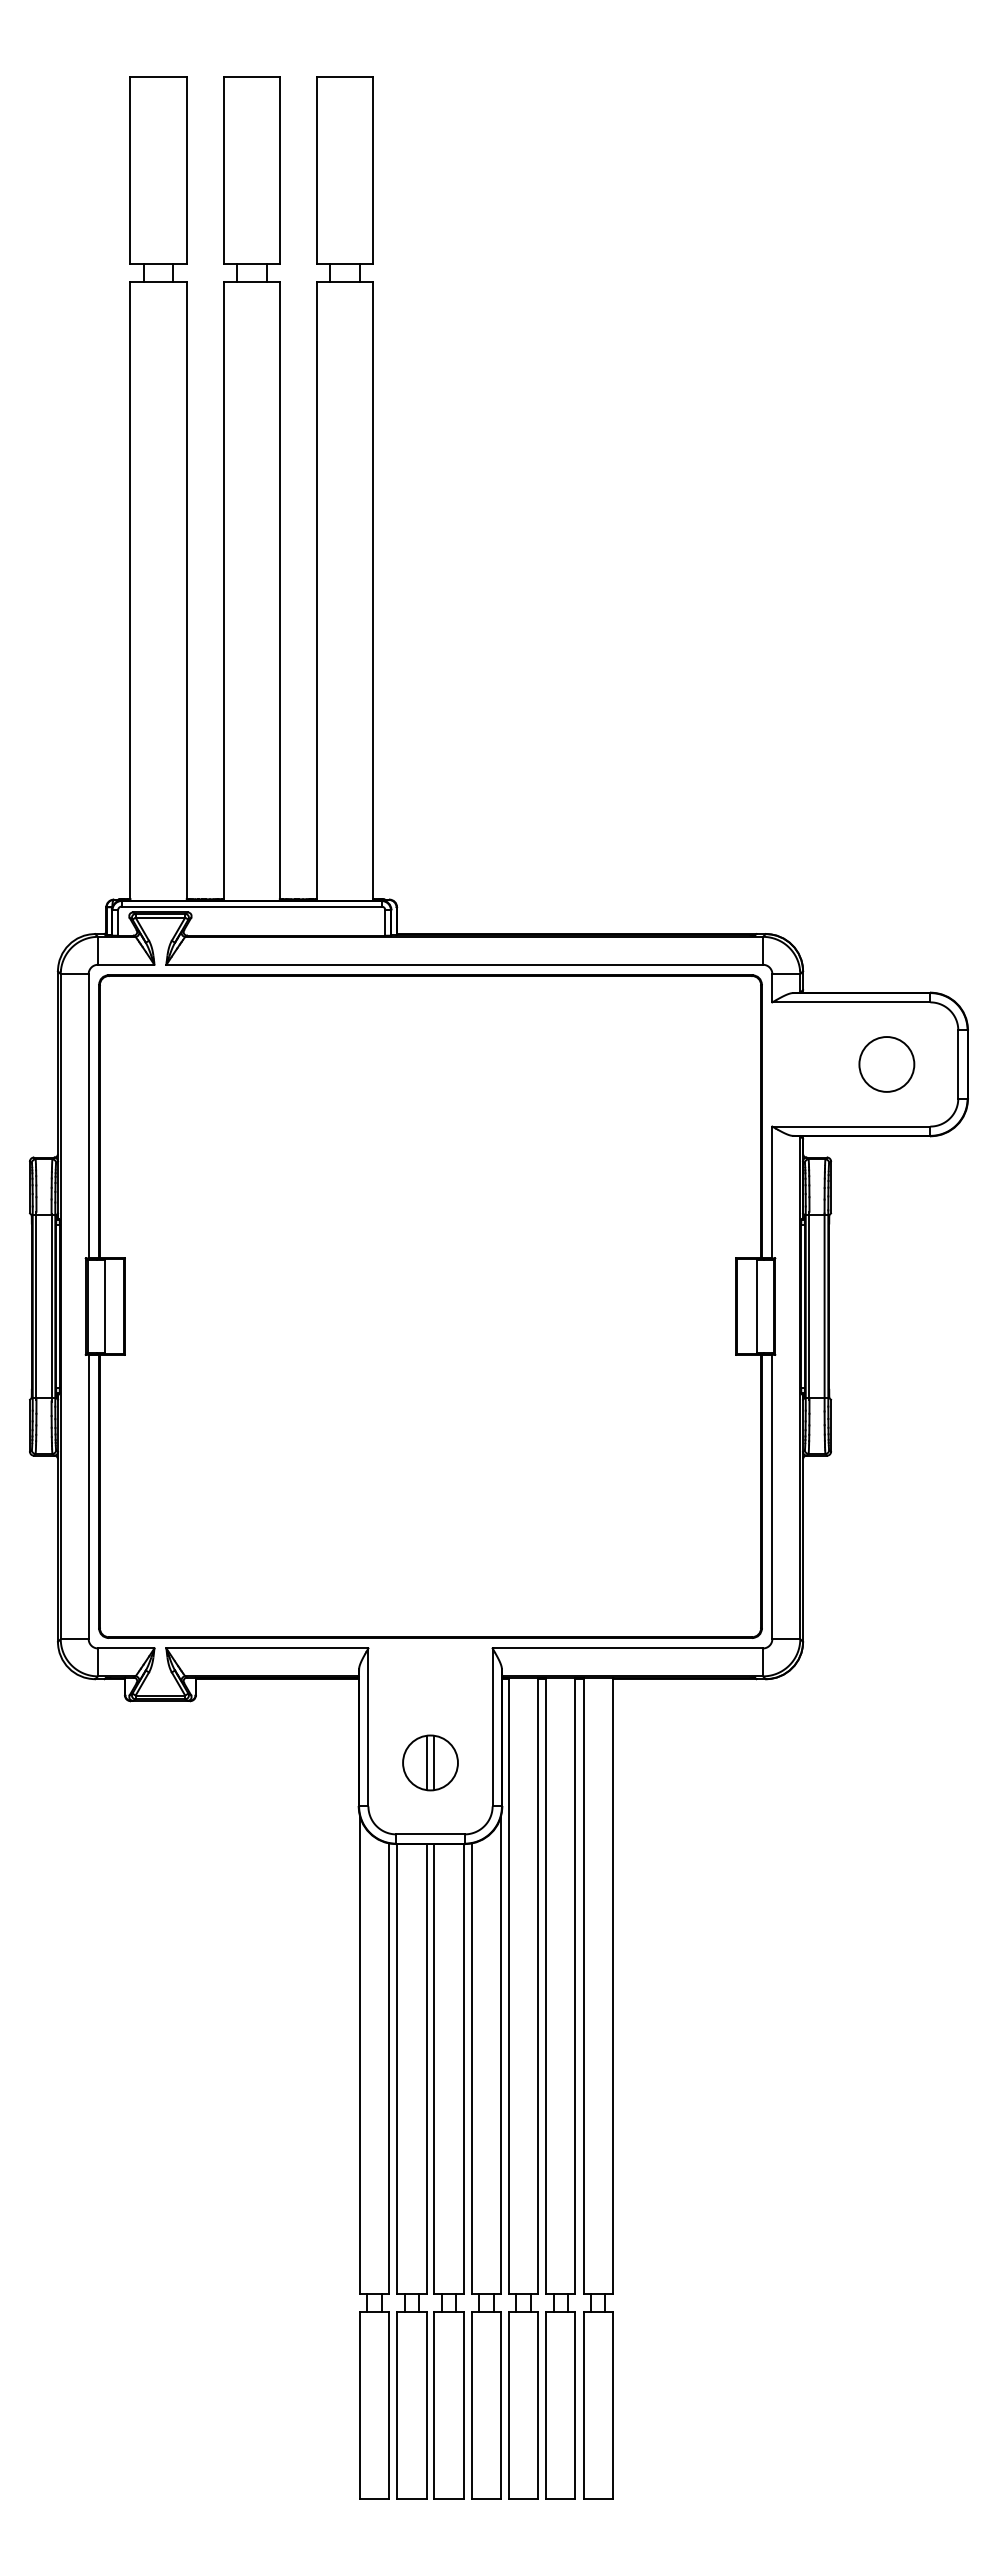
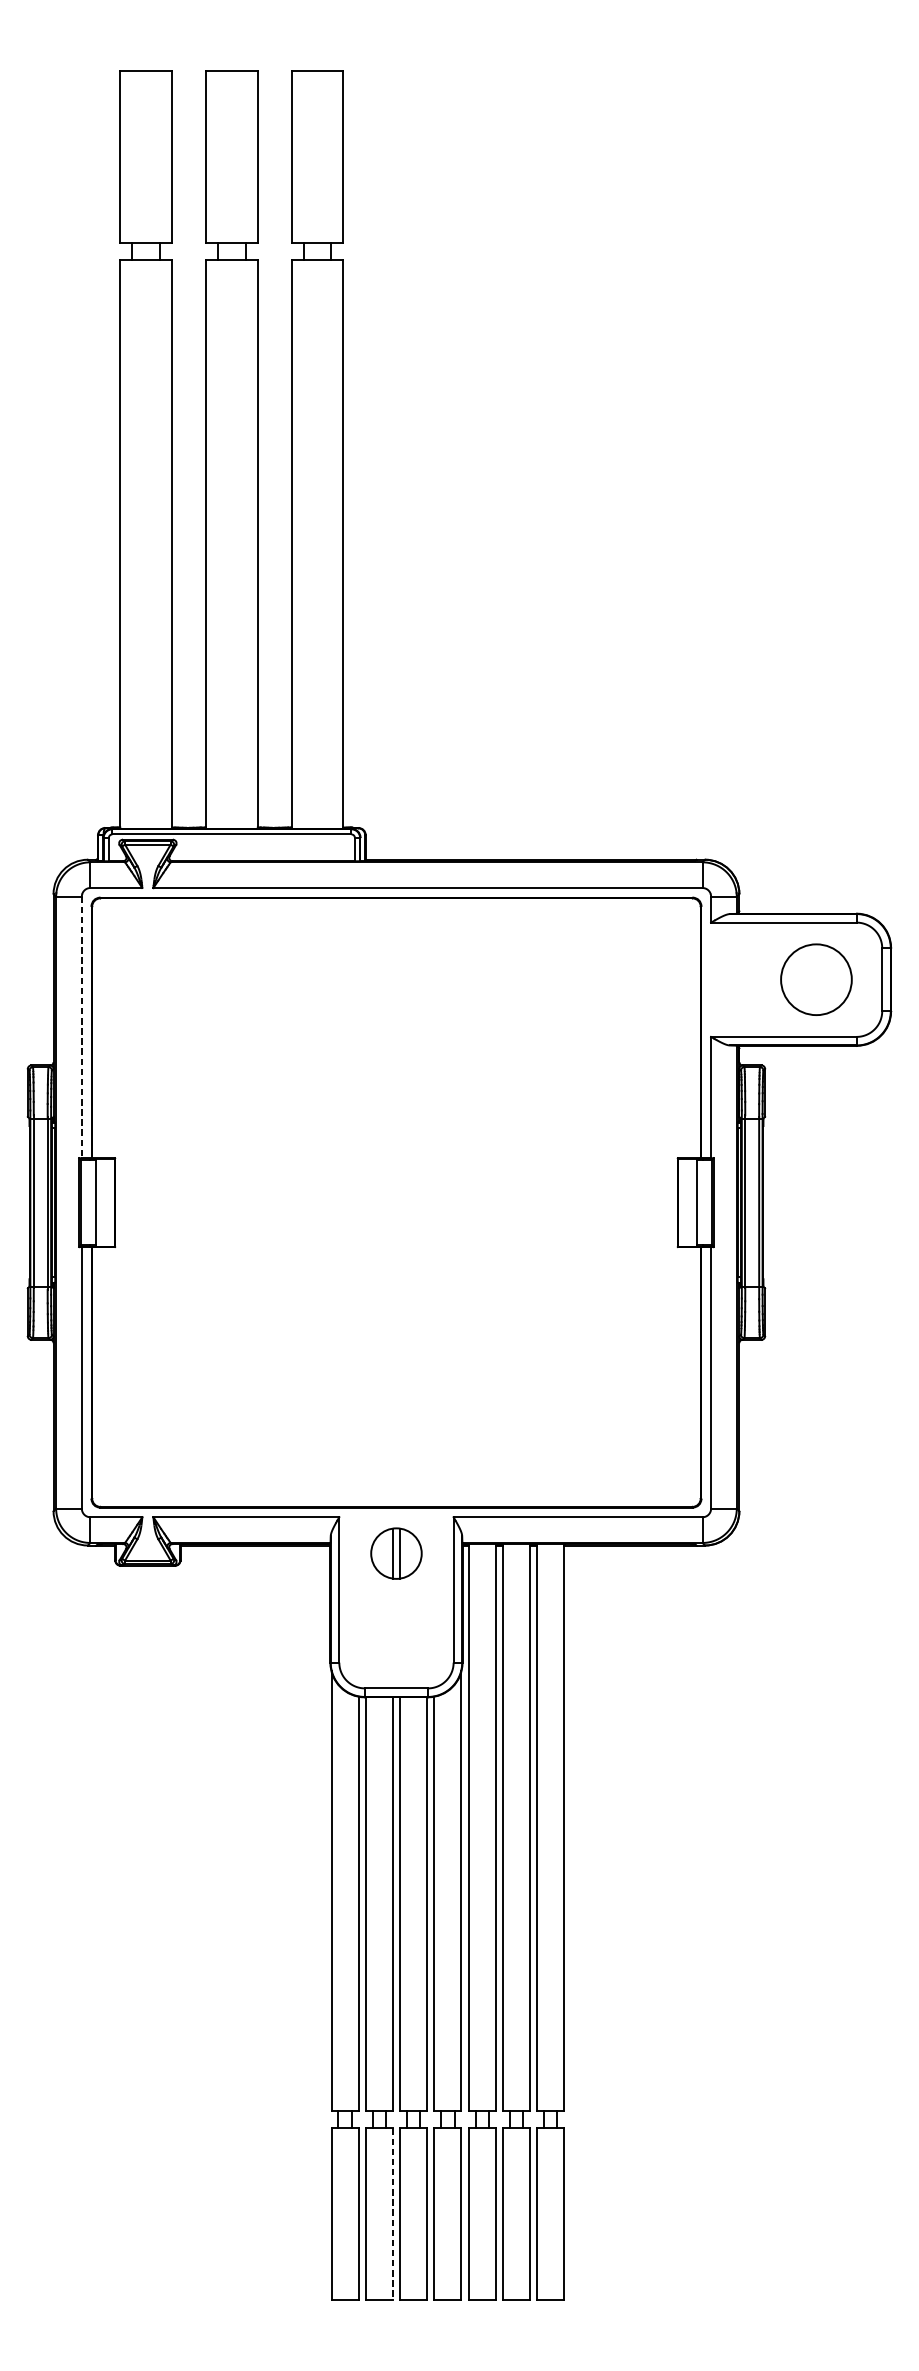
circle: (886, 1064) -> (816, 979), size x1.4
line: (88, 1116) -> (81, 1027), solid -> dashed
part: (430, 1762) -> (396, 1553), moved
line: (426, 2406) -> (392, 2214), solid -> dashed

